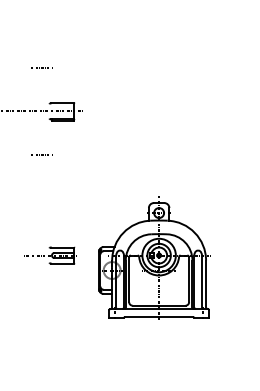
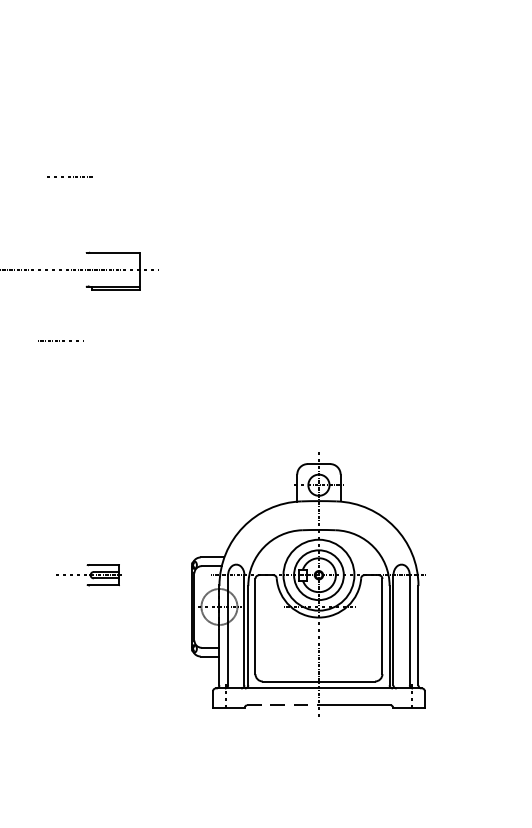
line: (41, 154) -> (59, 339), moved
part: (50, 255) -> (88, 575), size x0.6
line: (142, 316) -> (283, 704), solid -> dashed

